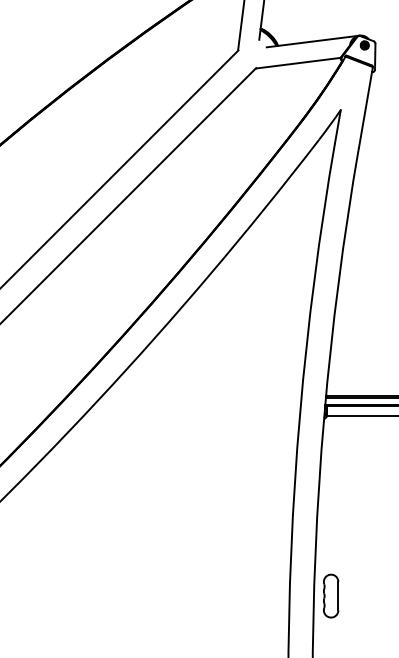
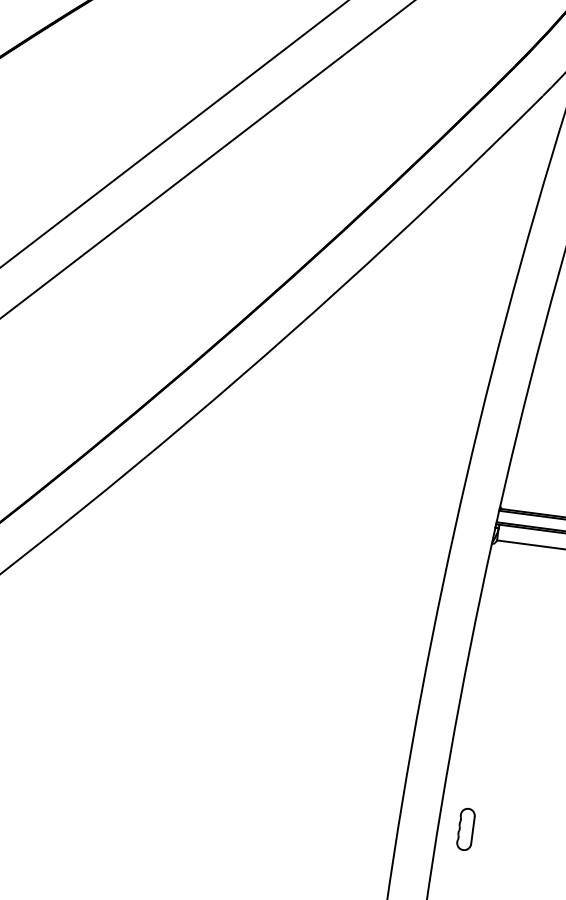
part: (331, 595) -> (466, 828), size x0.6

